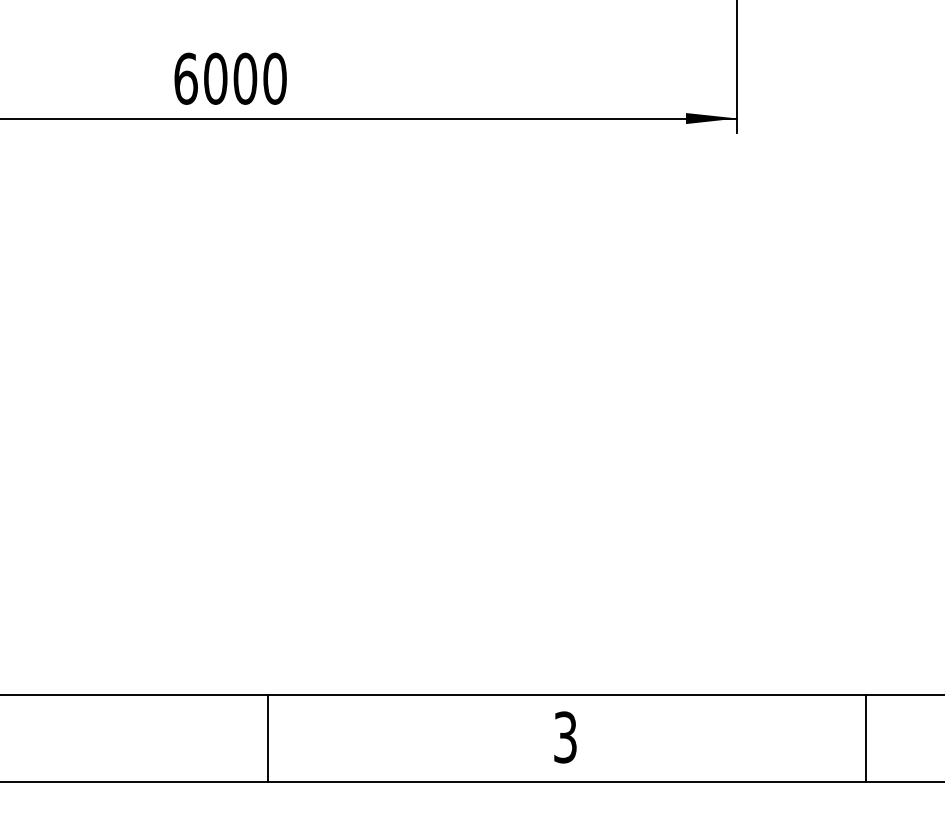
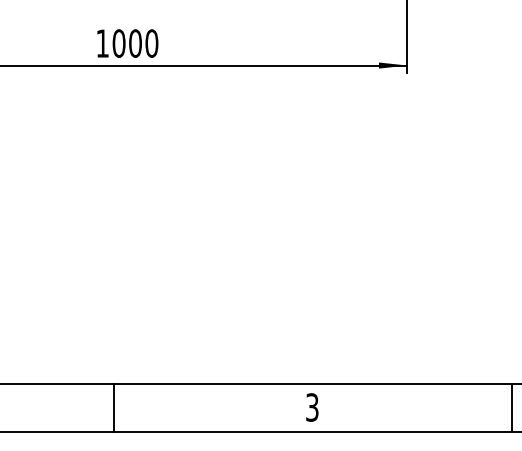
text: (185, 78) -> (102, 43), 6000 -> 1000
line: (267, 739) -> (113, 408), moved
line: (866, 739) -> (511, 408), moved

